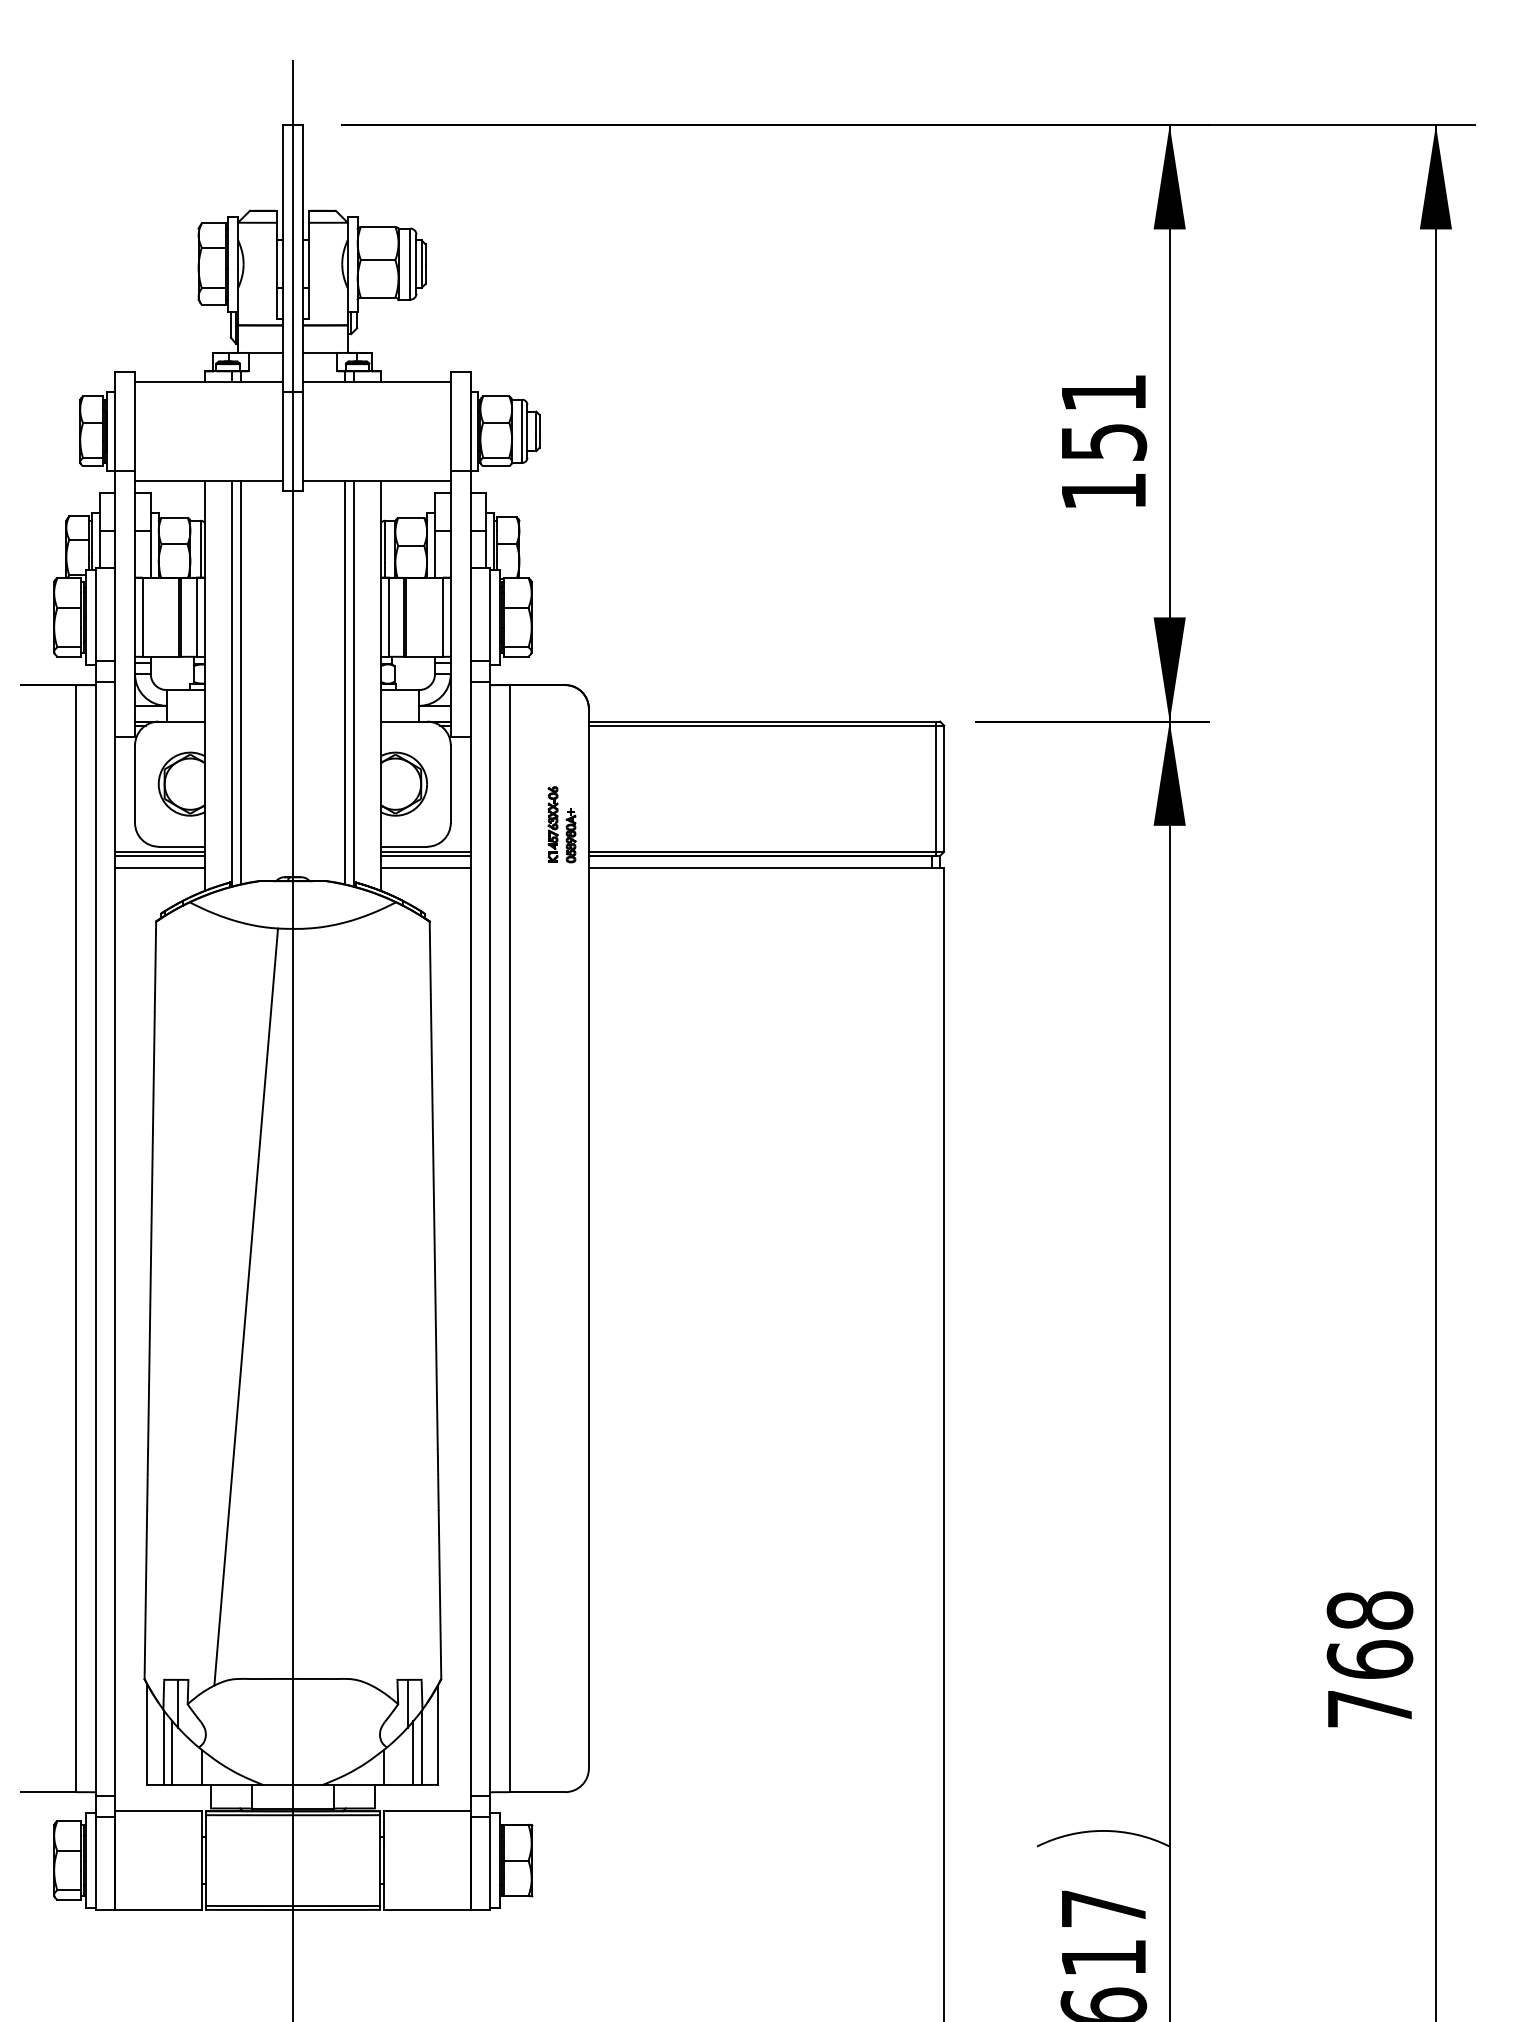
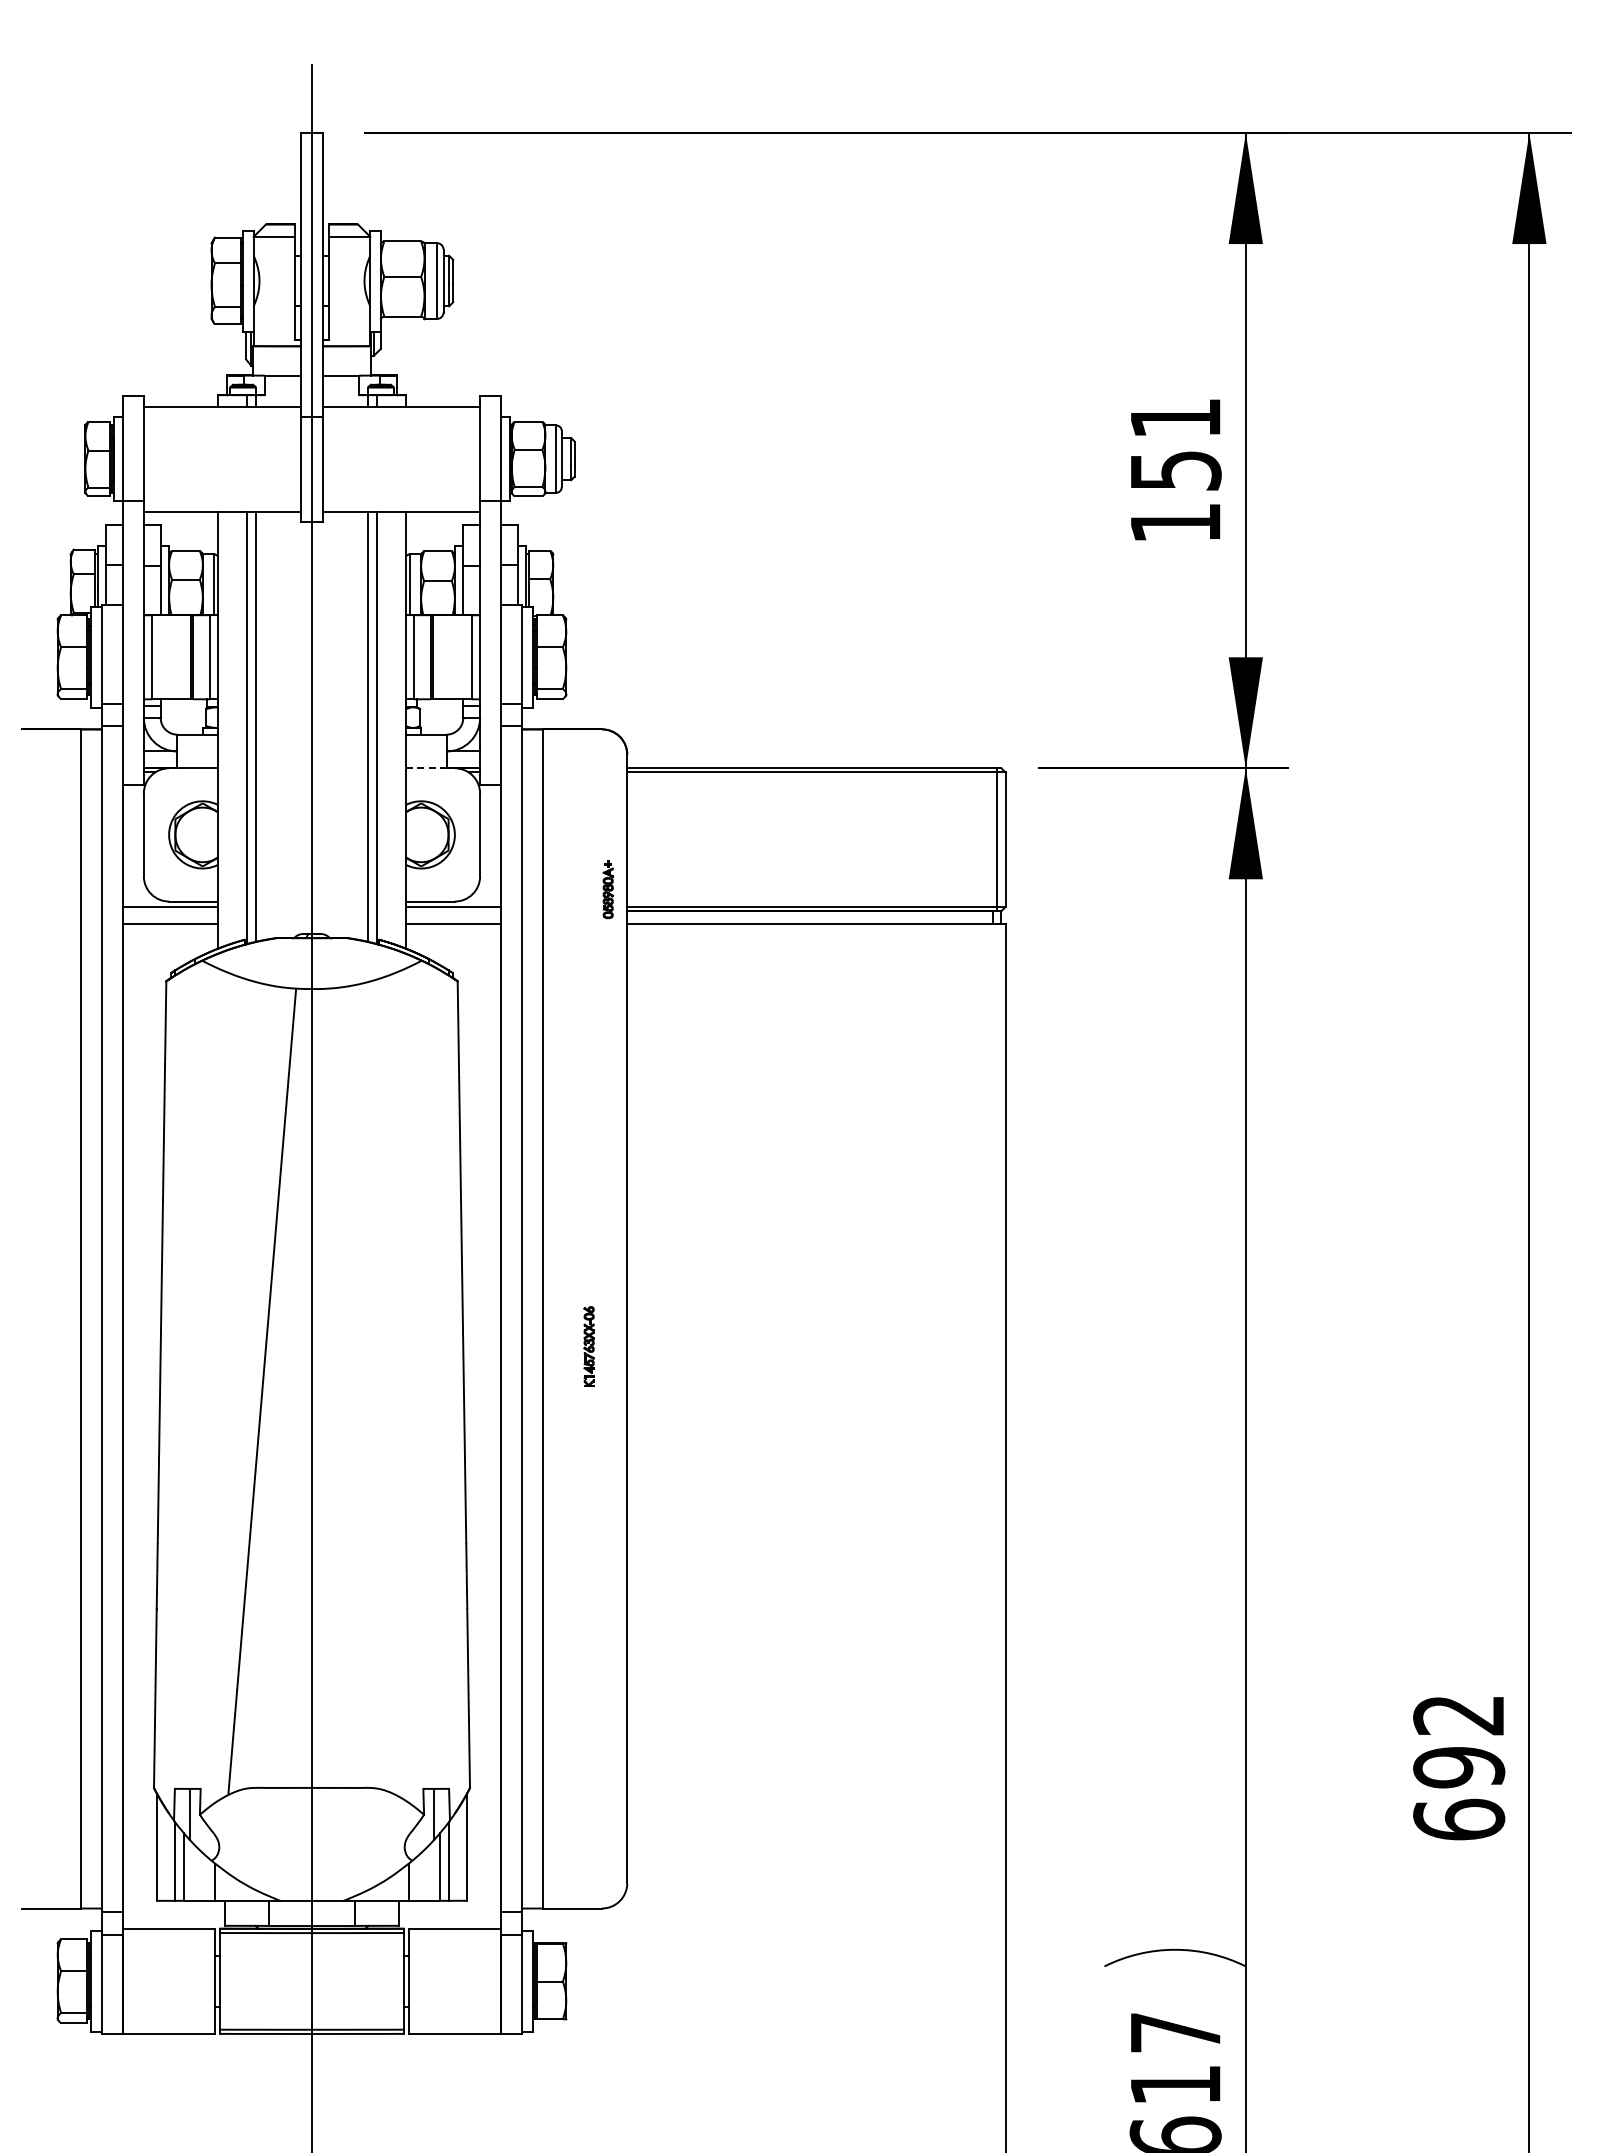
line: (400, 721) -> (426, 768), solid -> dashed
part: (552, 824) -> (588, 1346), moved
line: (159, 856) -> (169, 911), removed
line: (425, 856) -> (453, 911), removed
text: (1370, 1659) -> (1459, 1767), 768 -> 692

